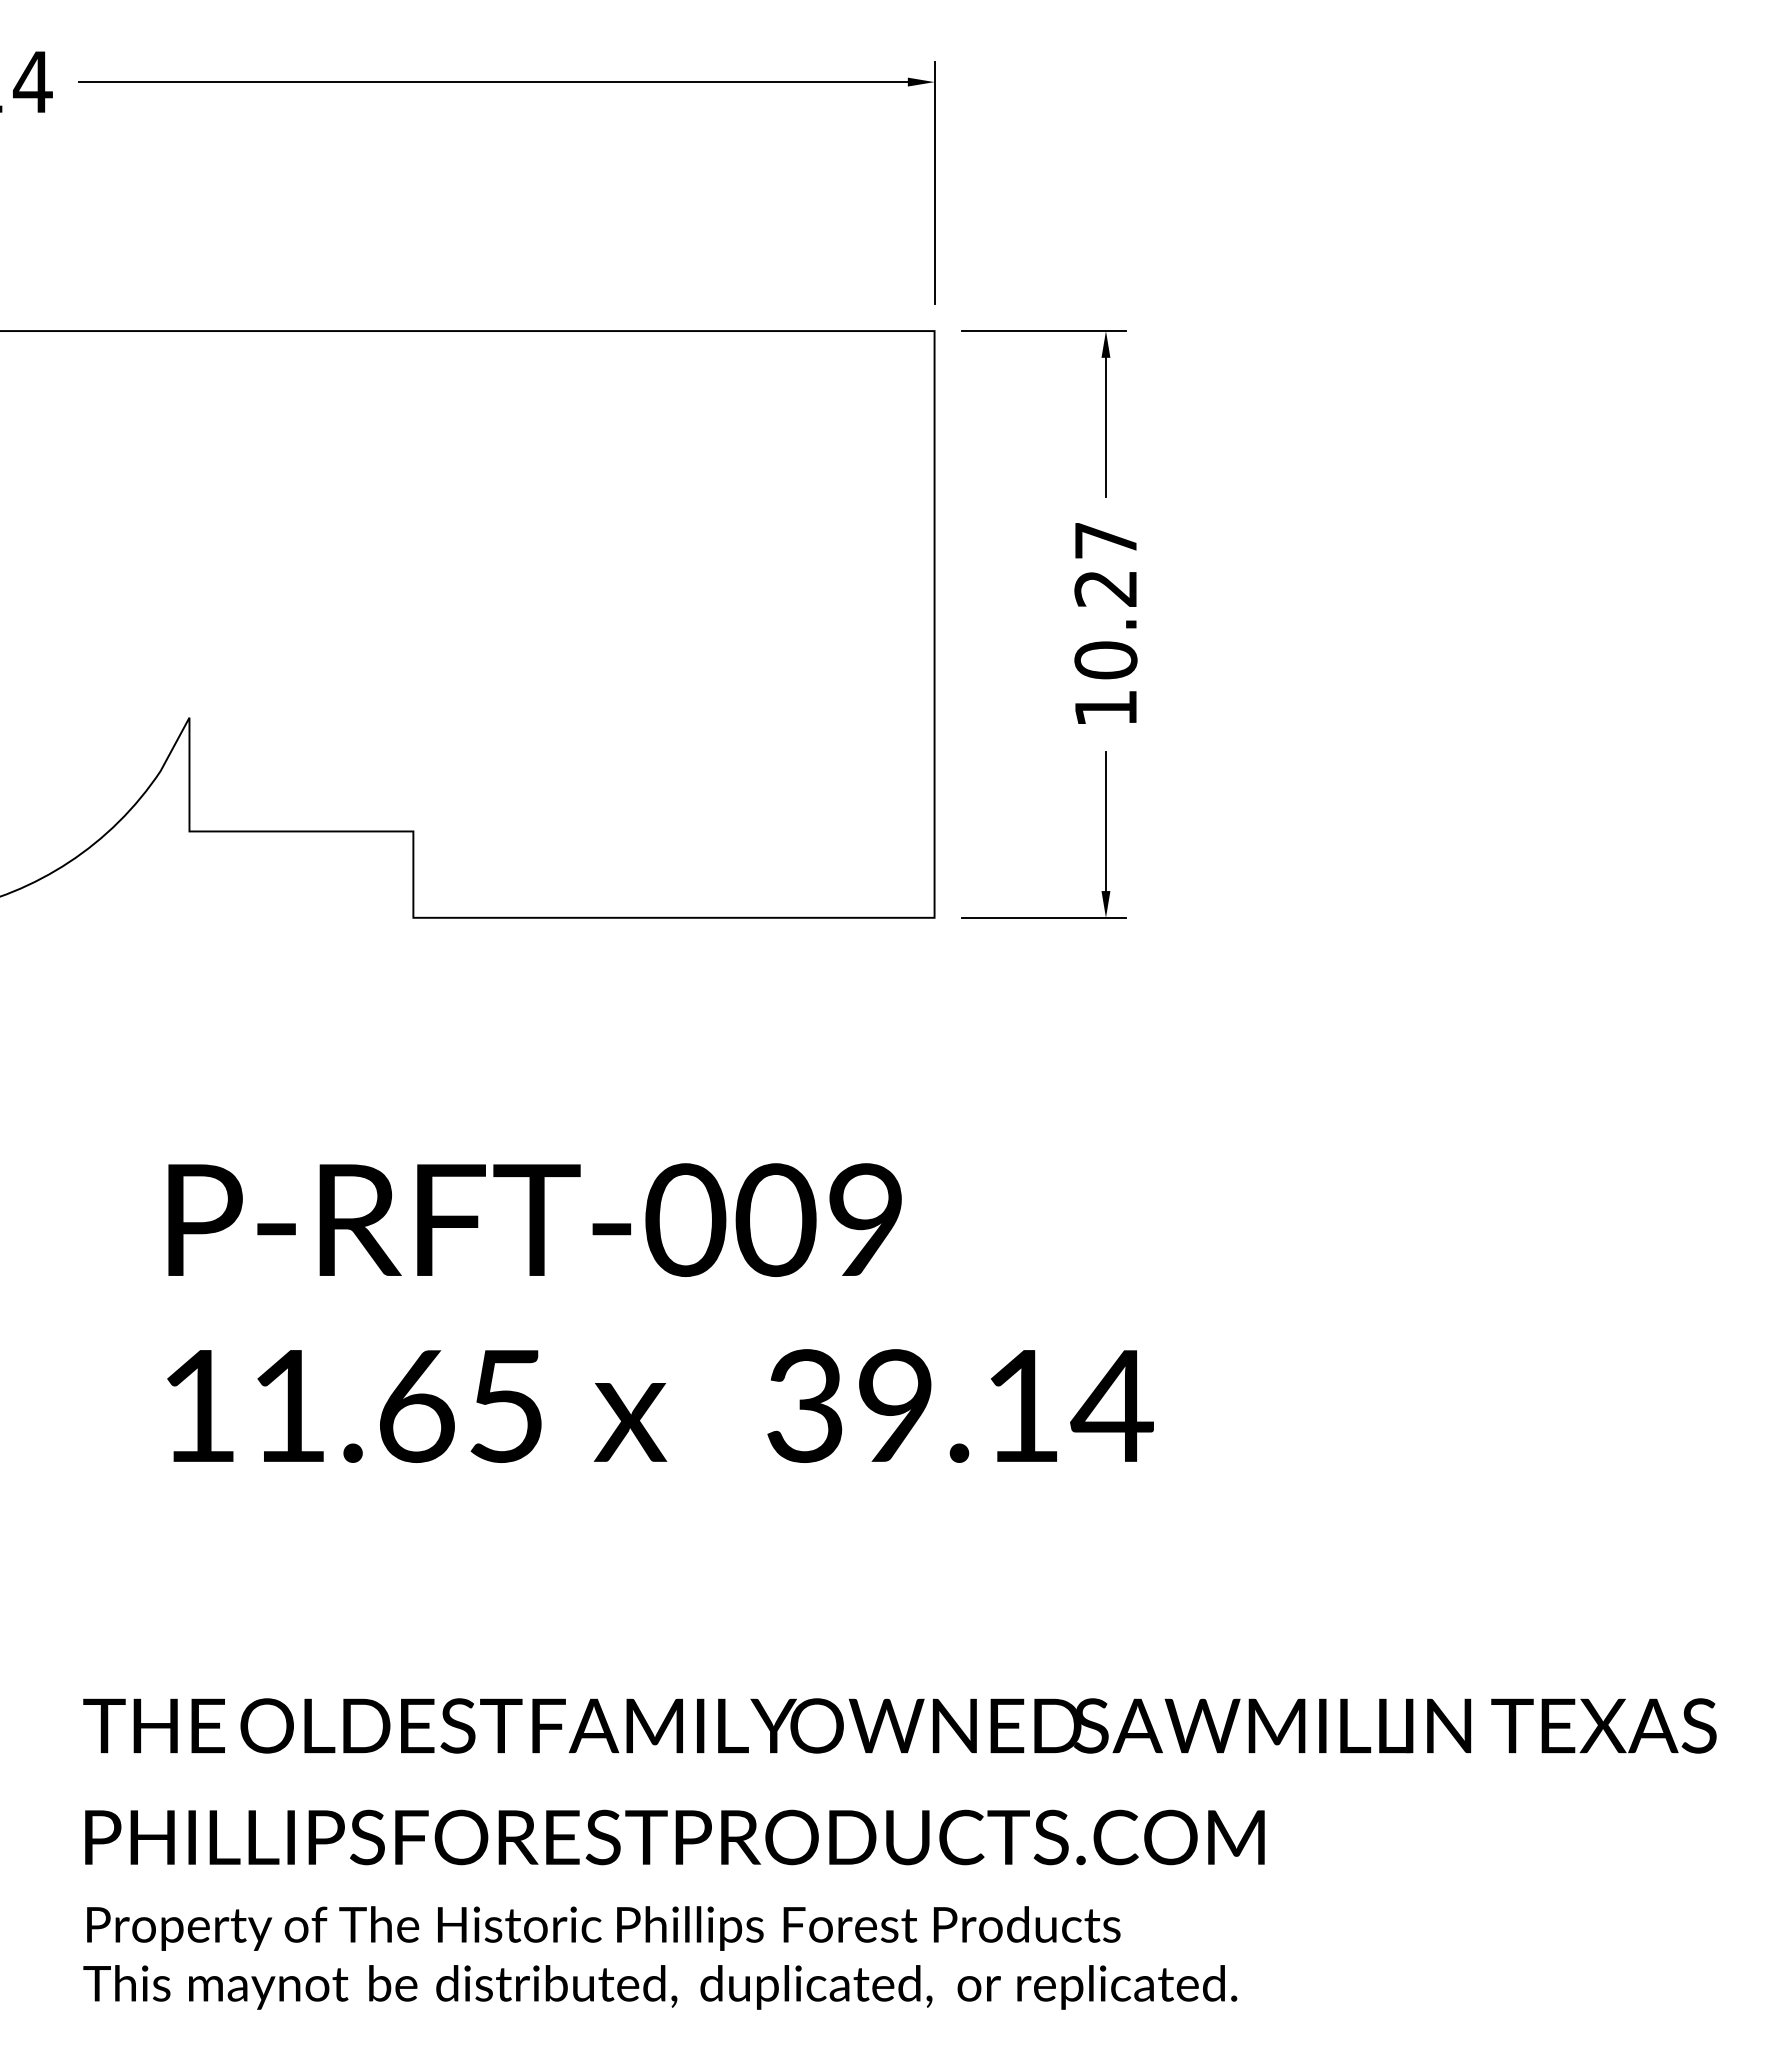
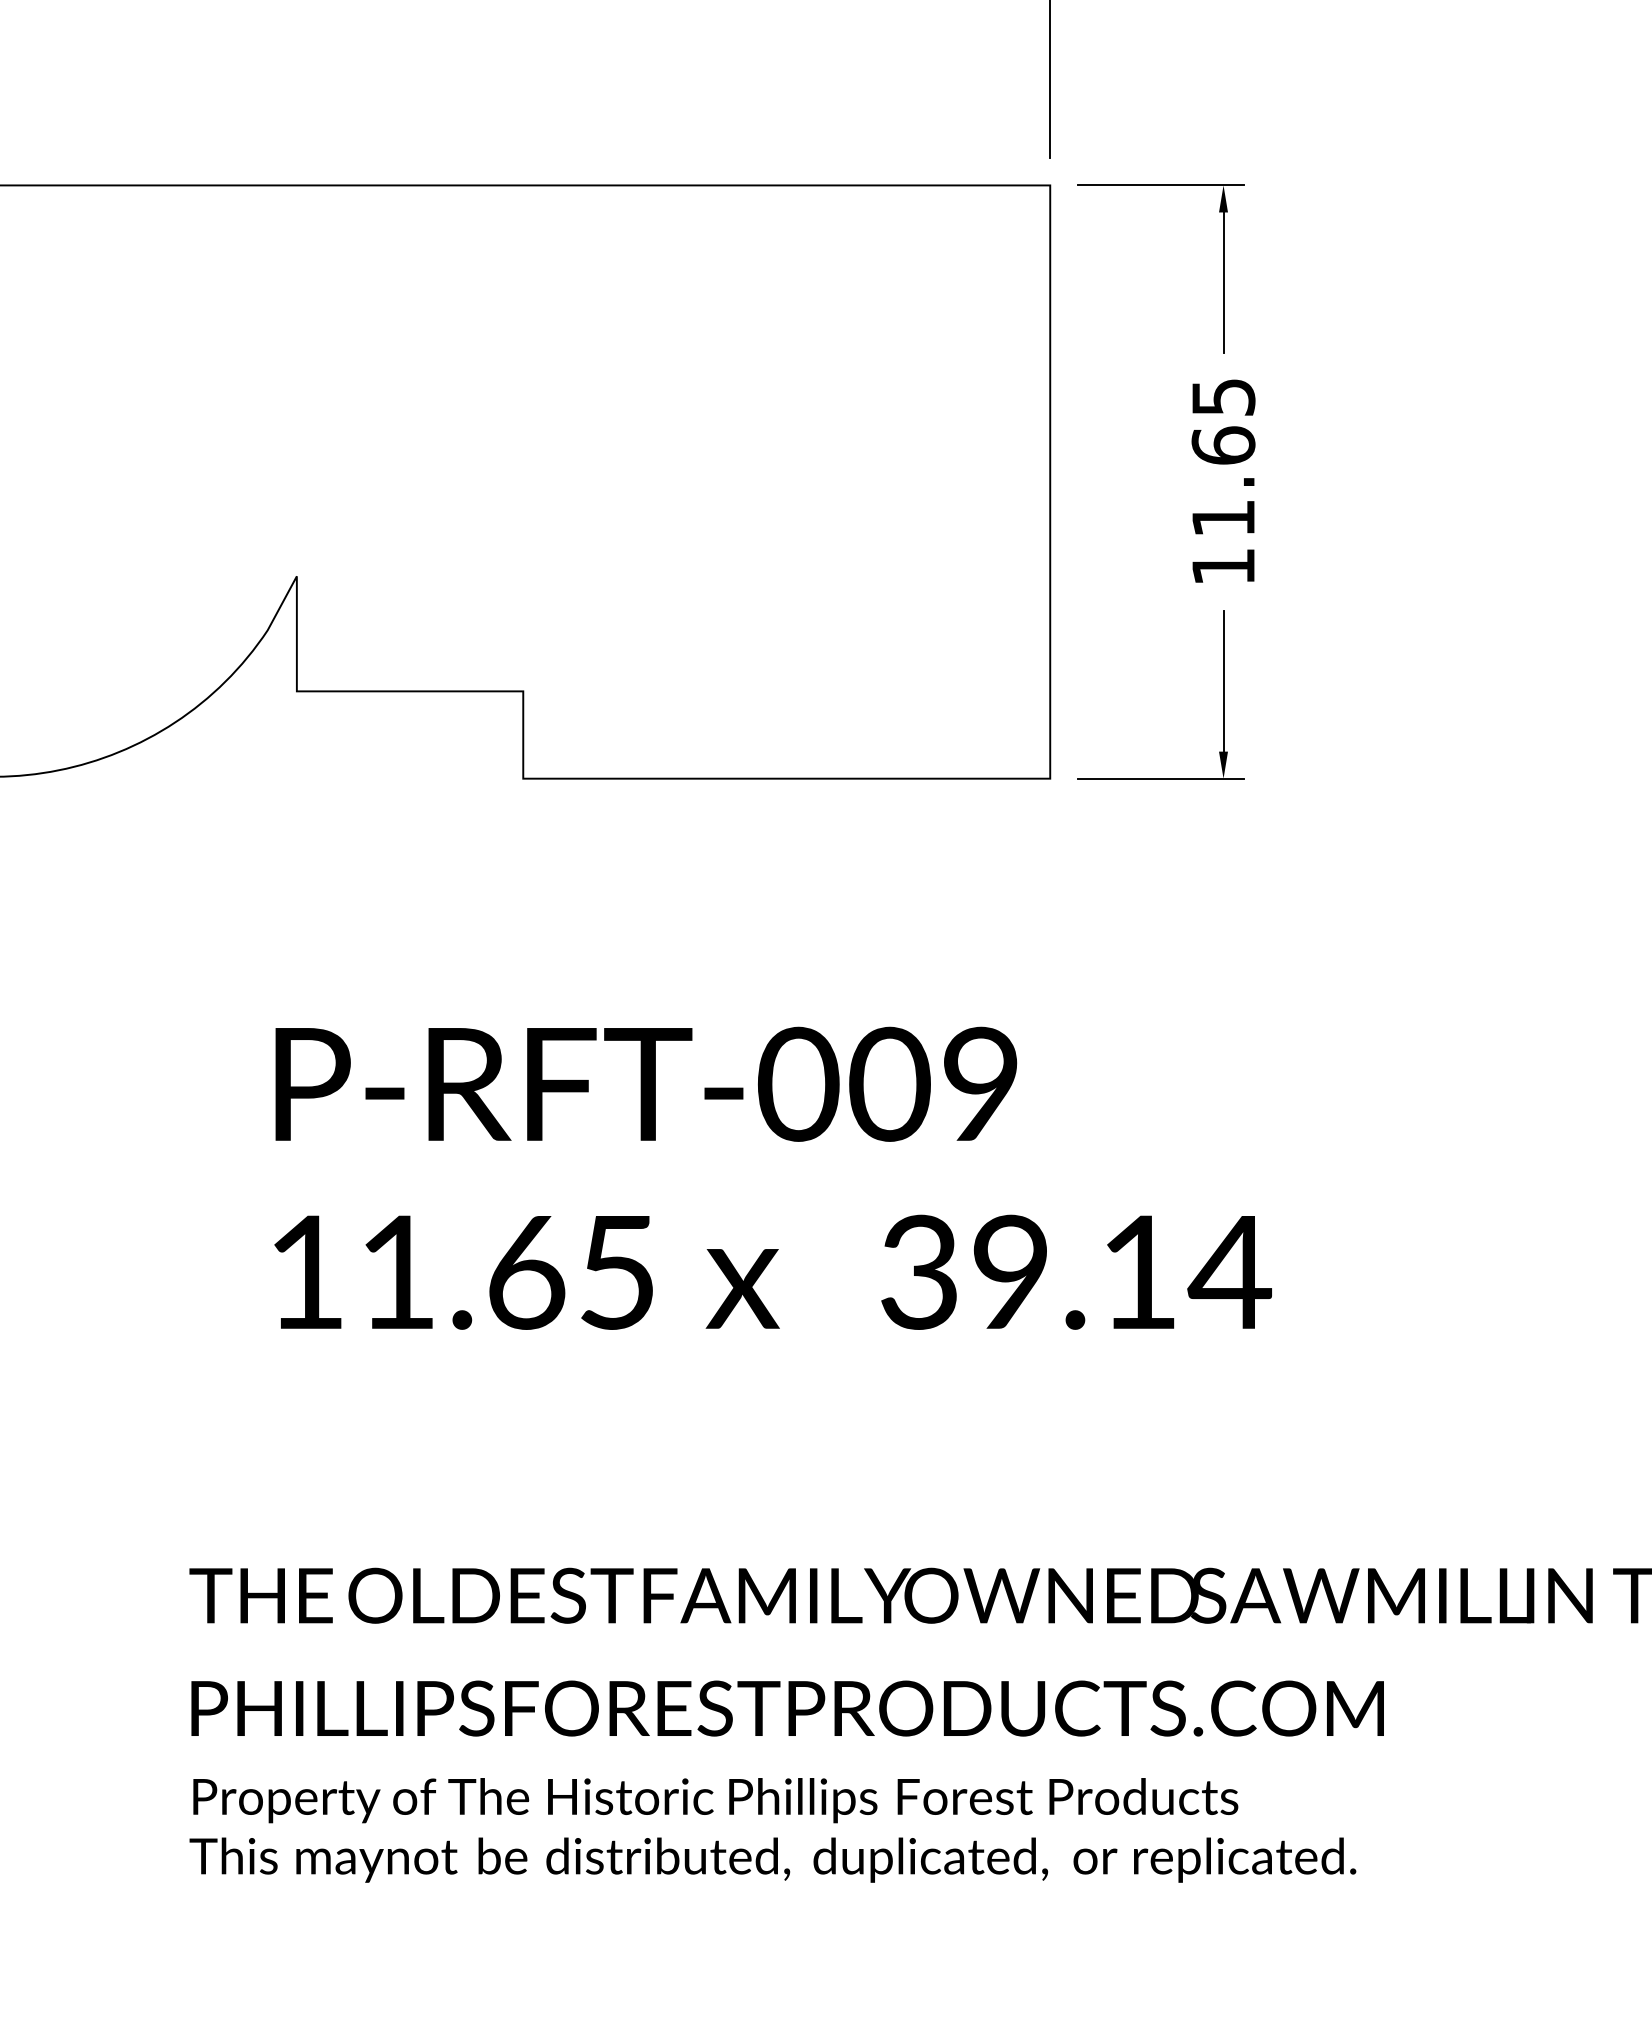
text: (1105, 601) -> (1223, 458), 10.27 -> 11.65

